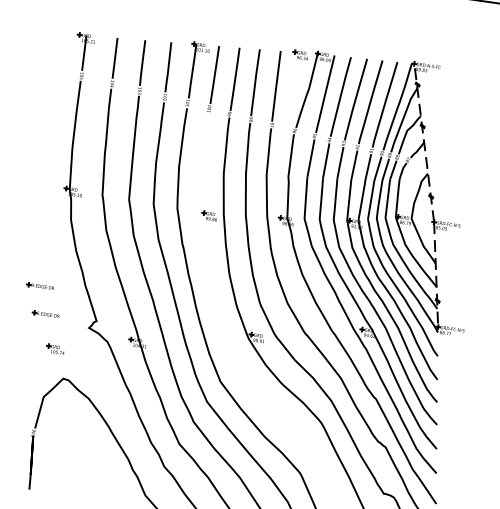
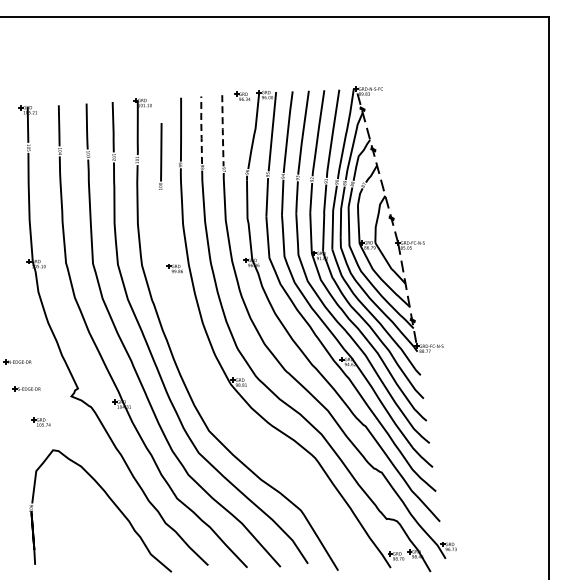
line: (213, 79) -> (160, 156), moved
line: (255, 82) -> (201, 129), solid -> dashed
line: (275, 87) -> (222, 131), solid -> dashed

